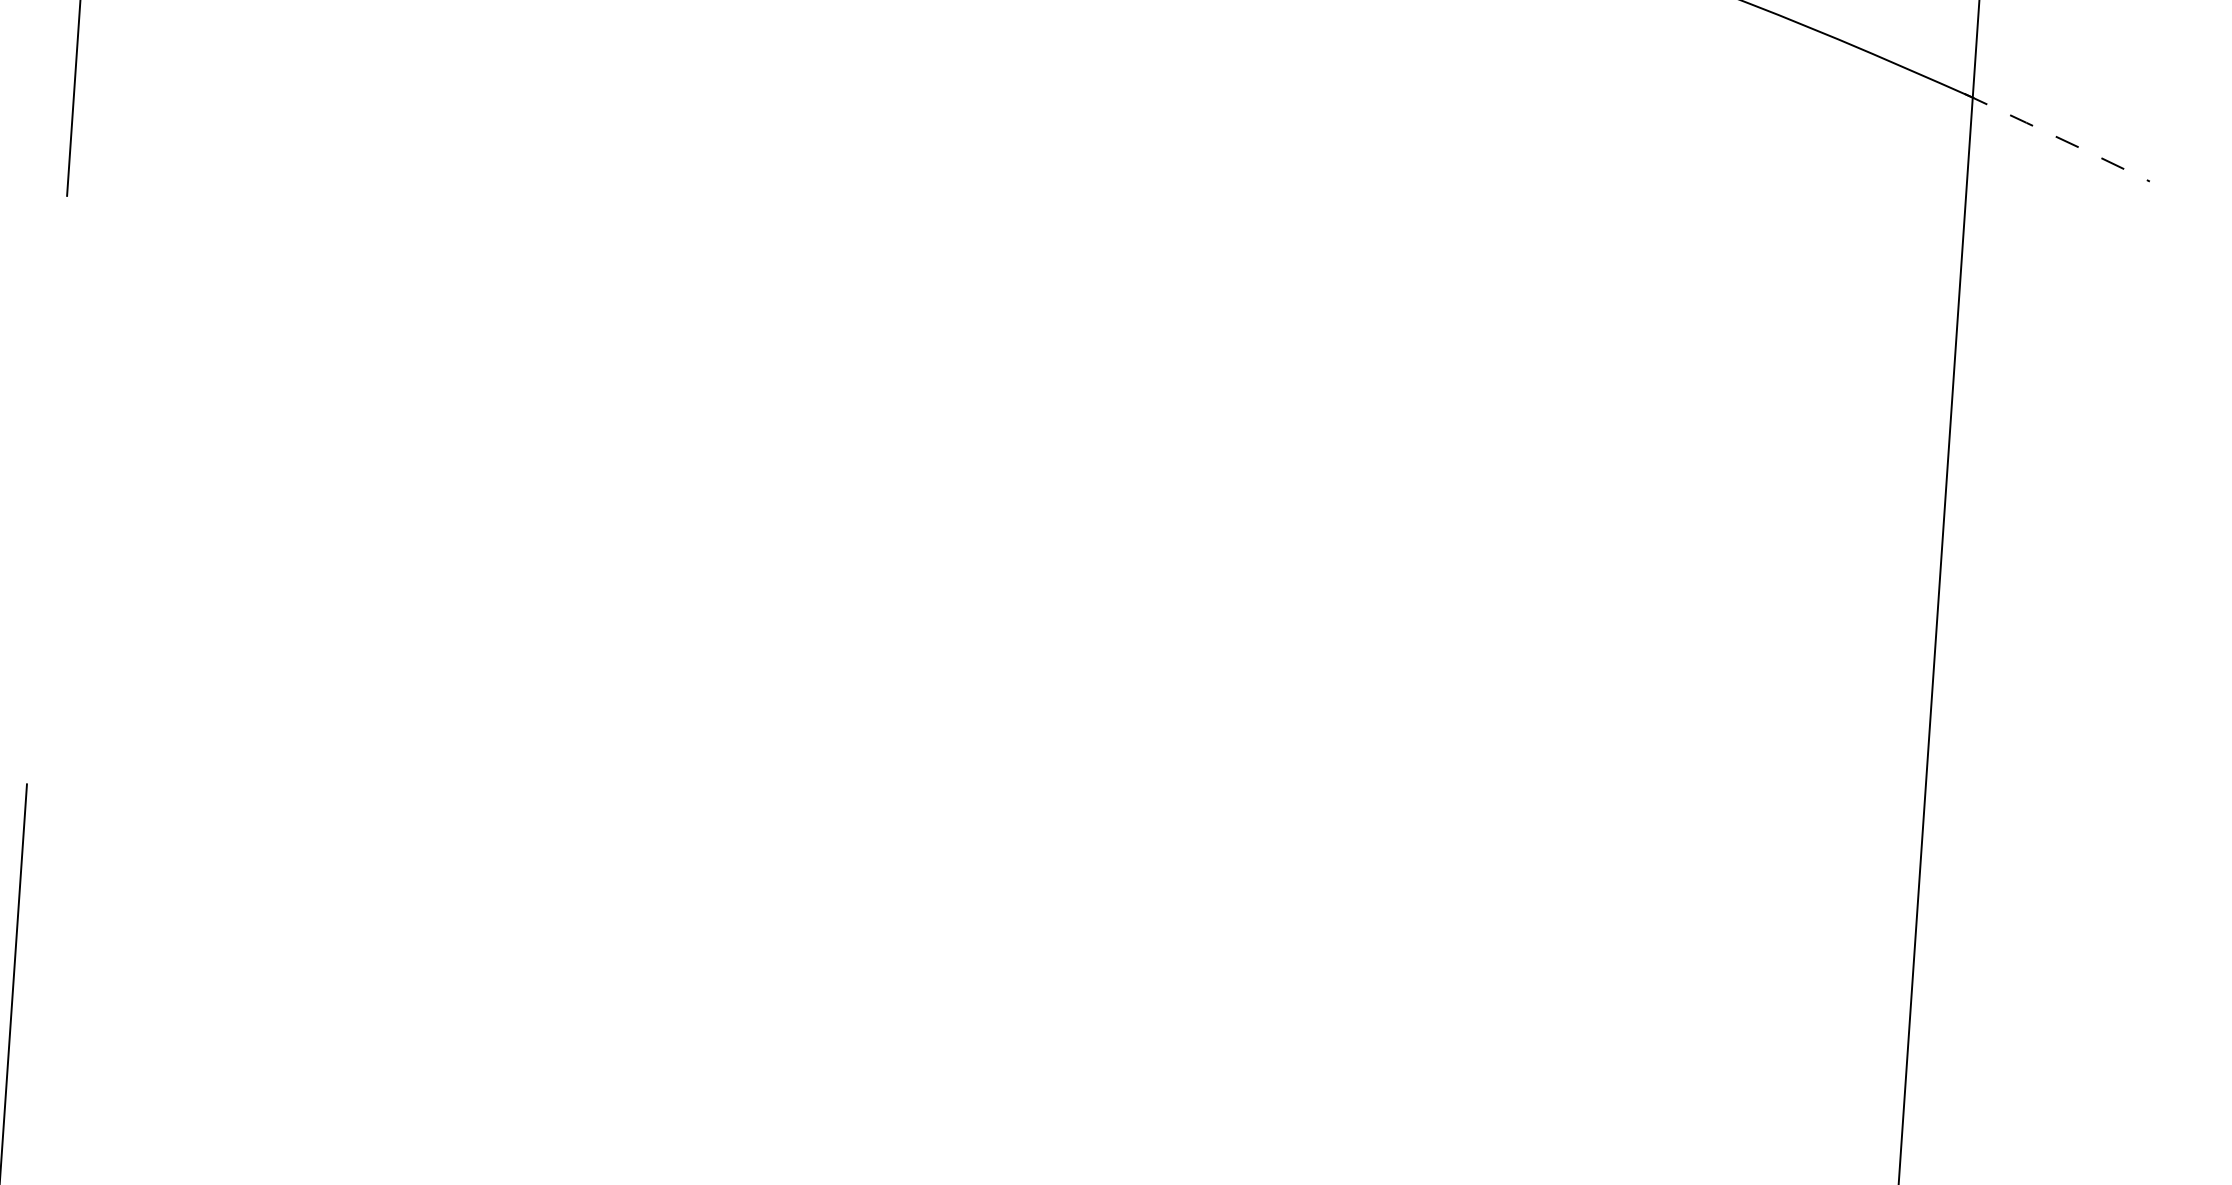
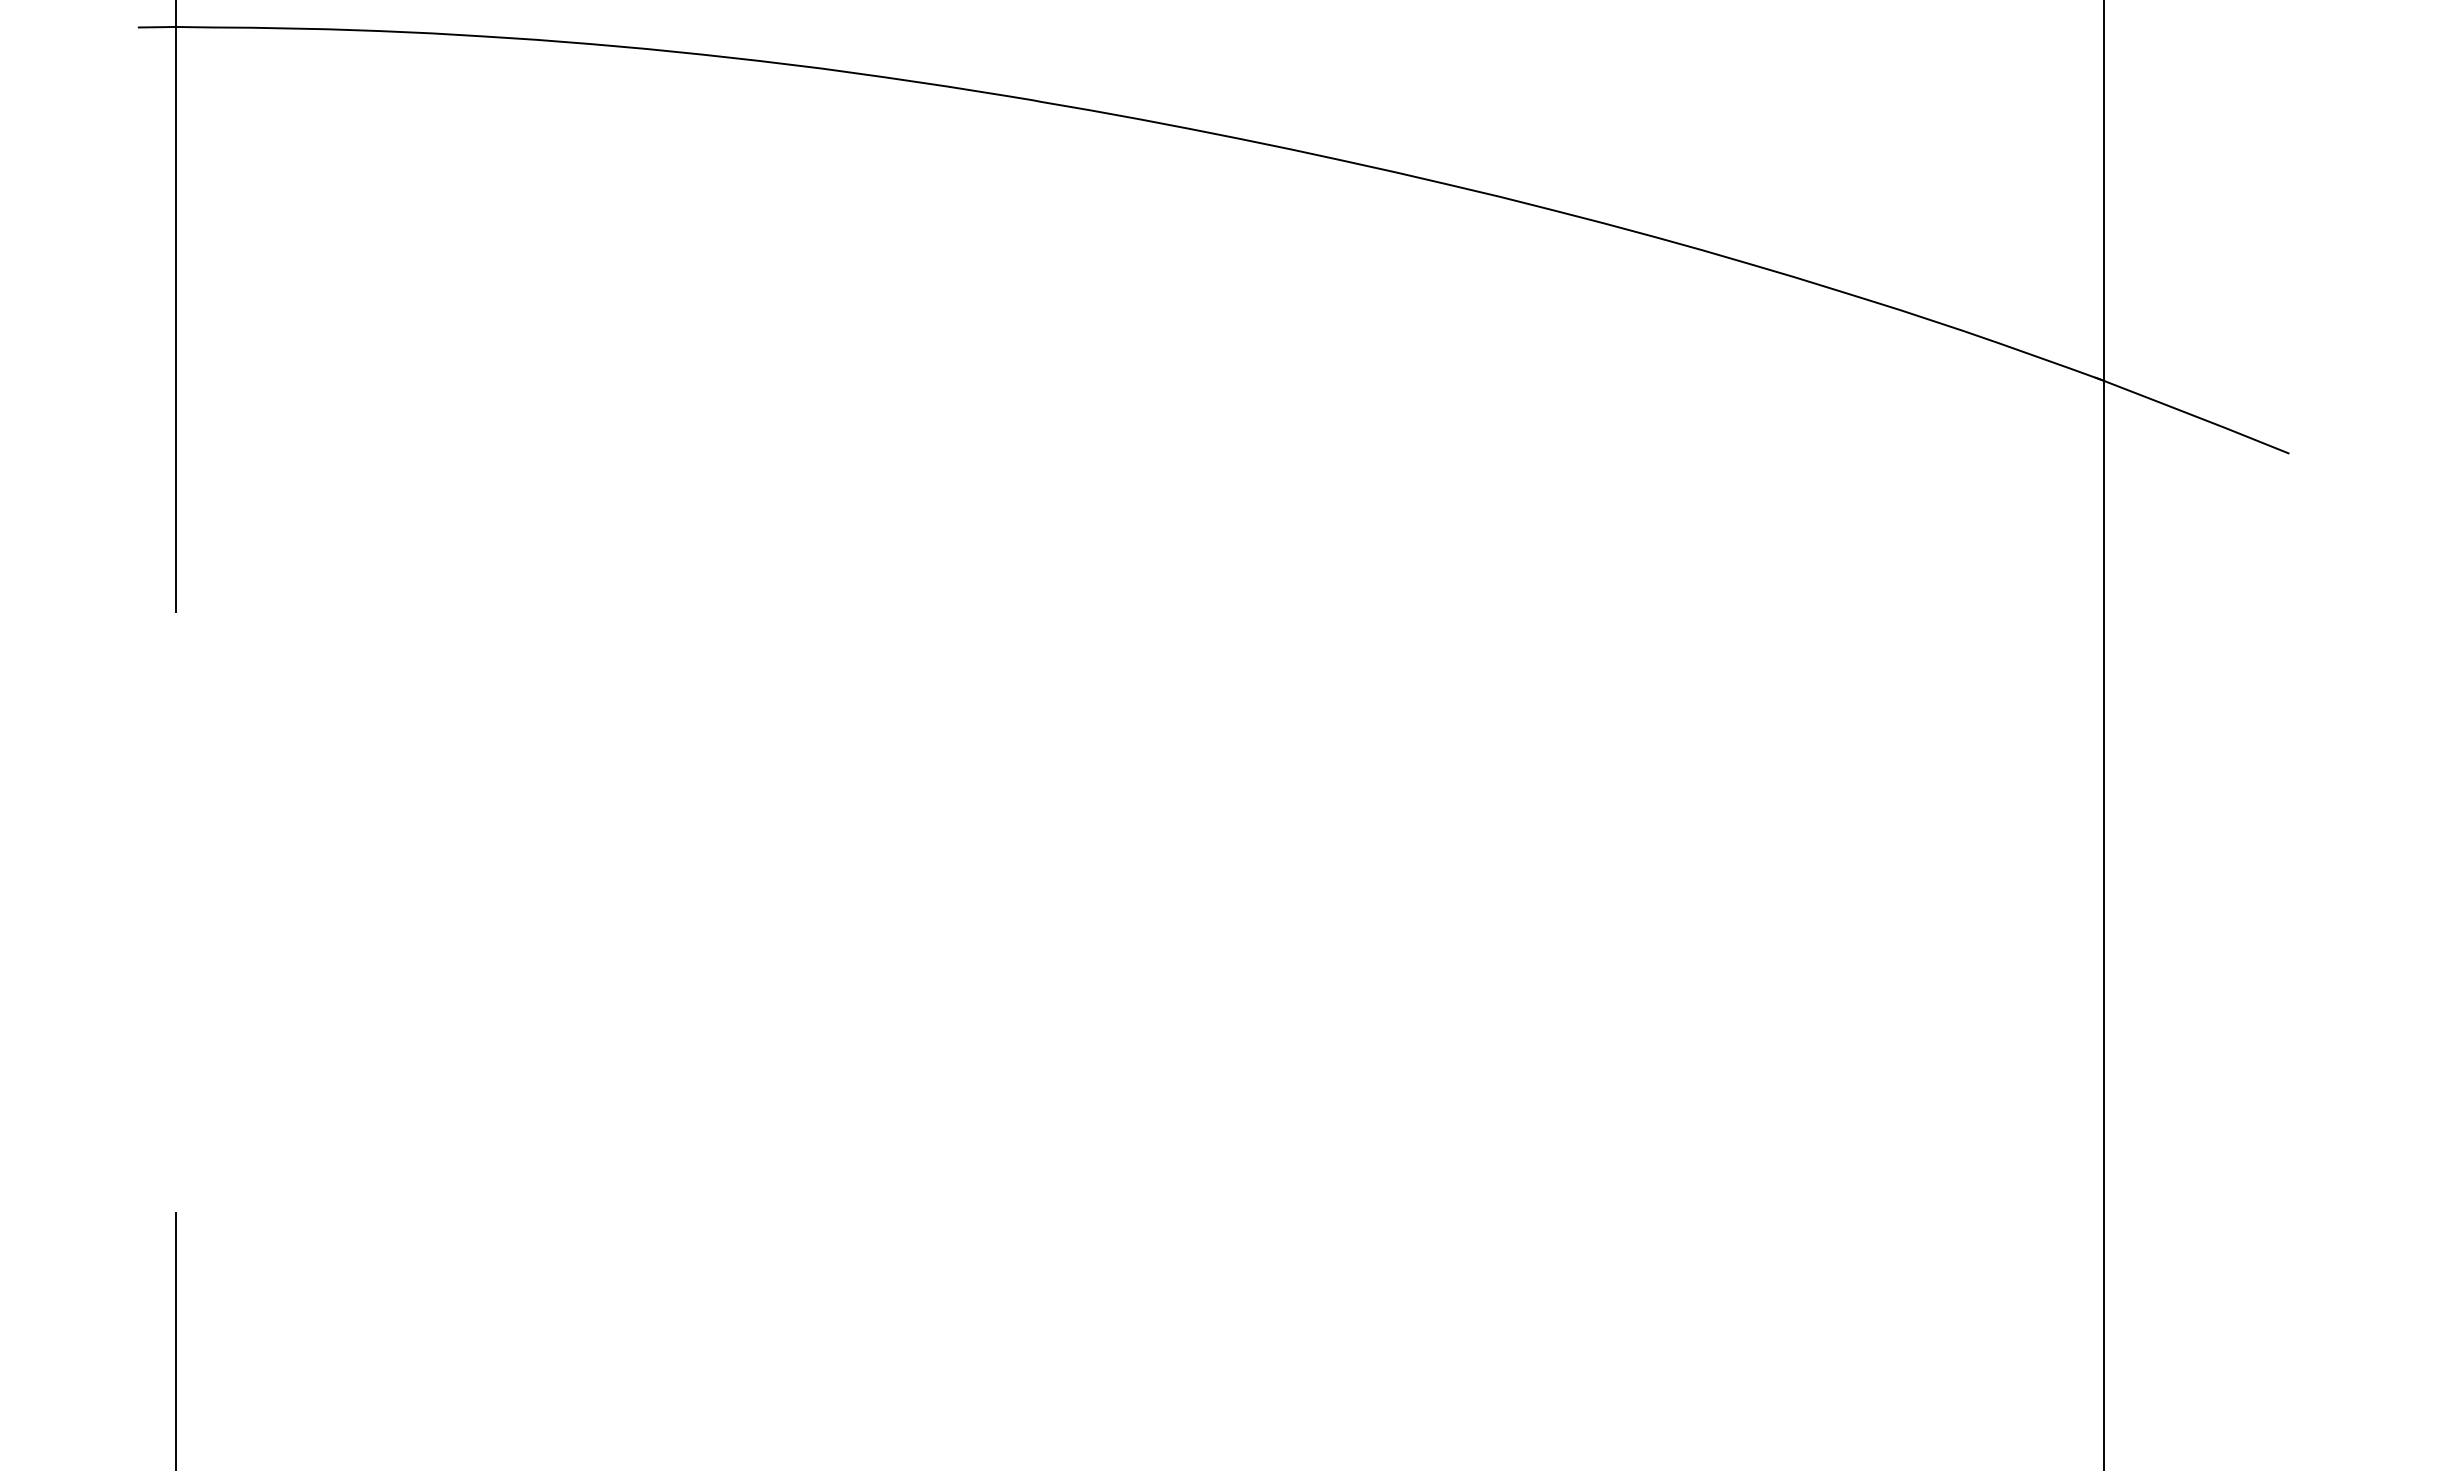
line: (2057, 137) -> (2192, 415), dashed -> solid

